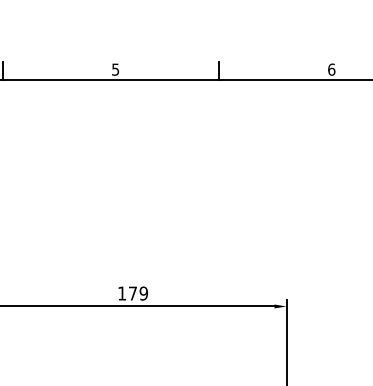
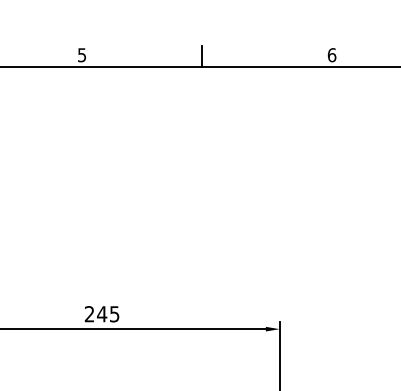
text: (132, 293) -> (101, 314), 179 -> 245

